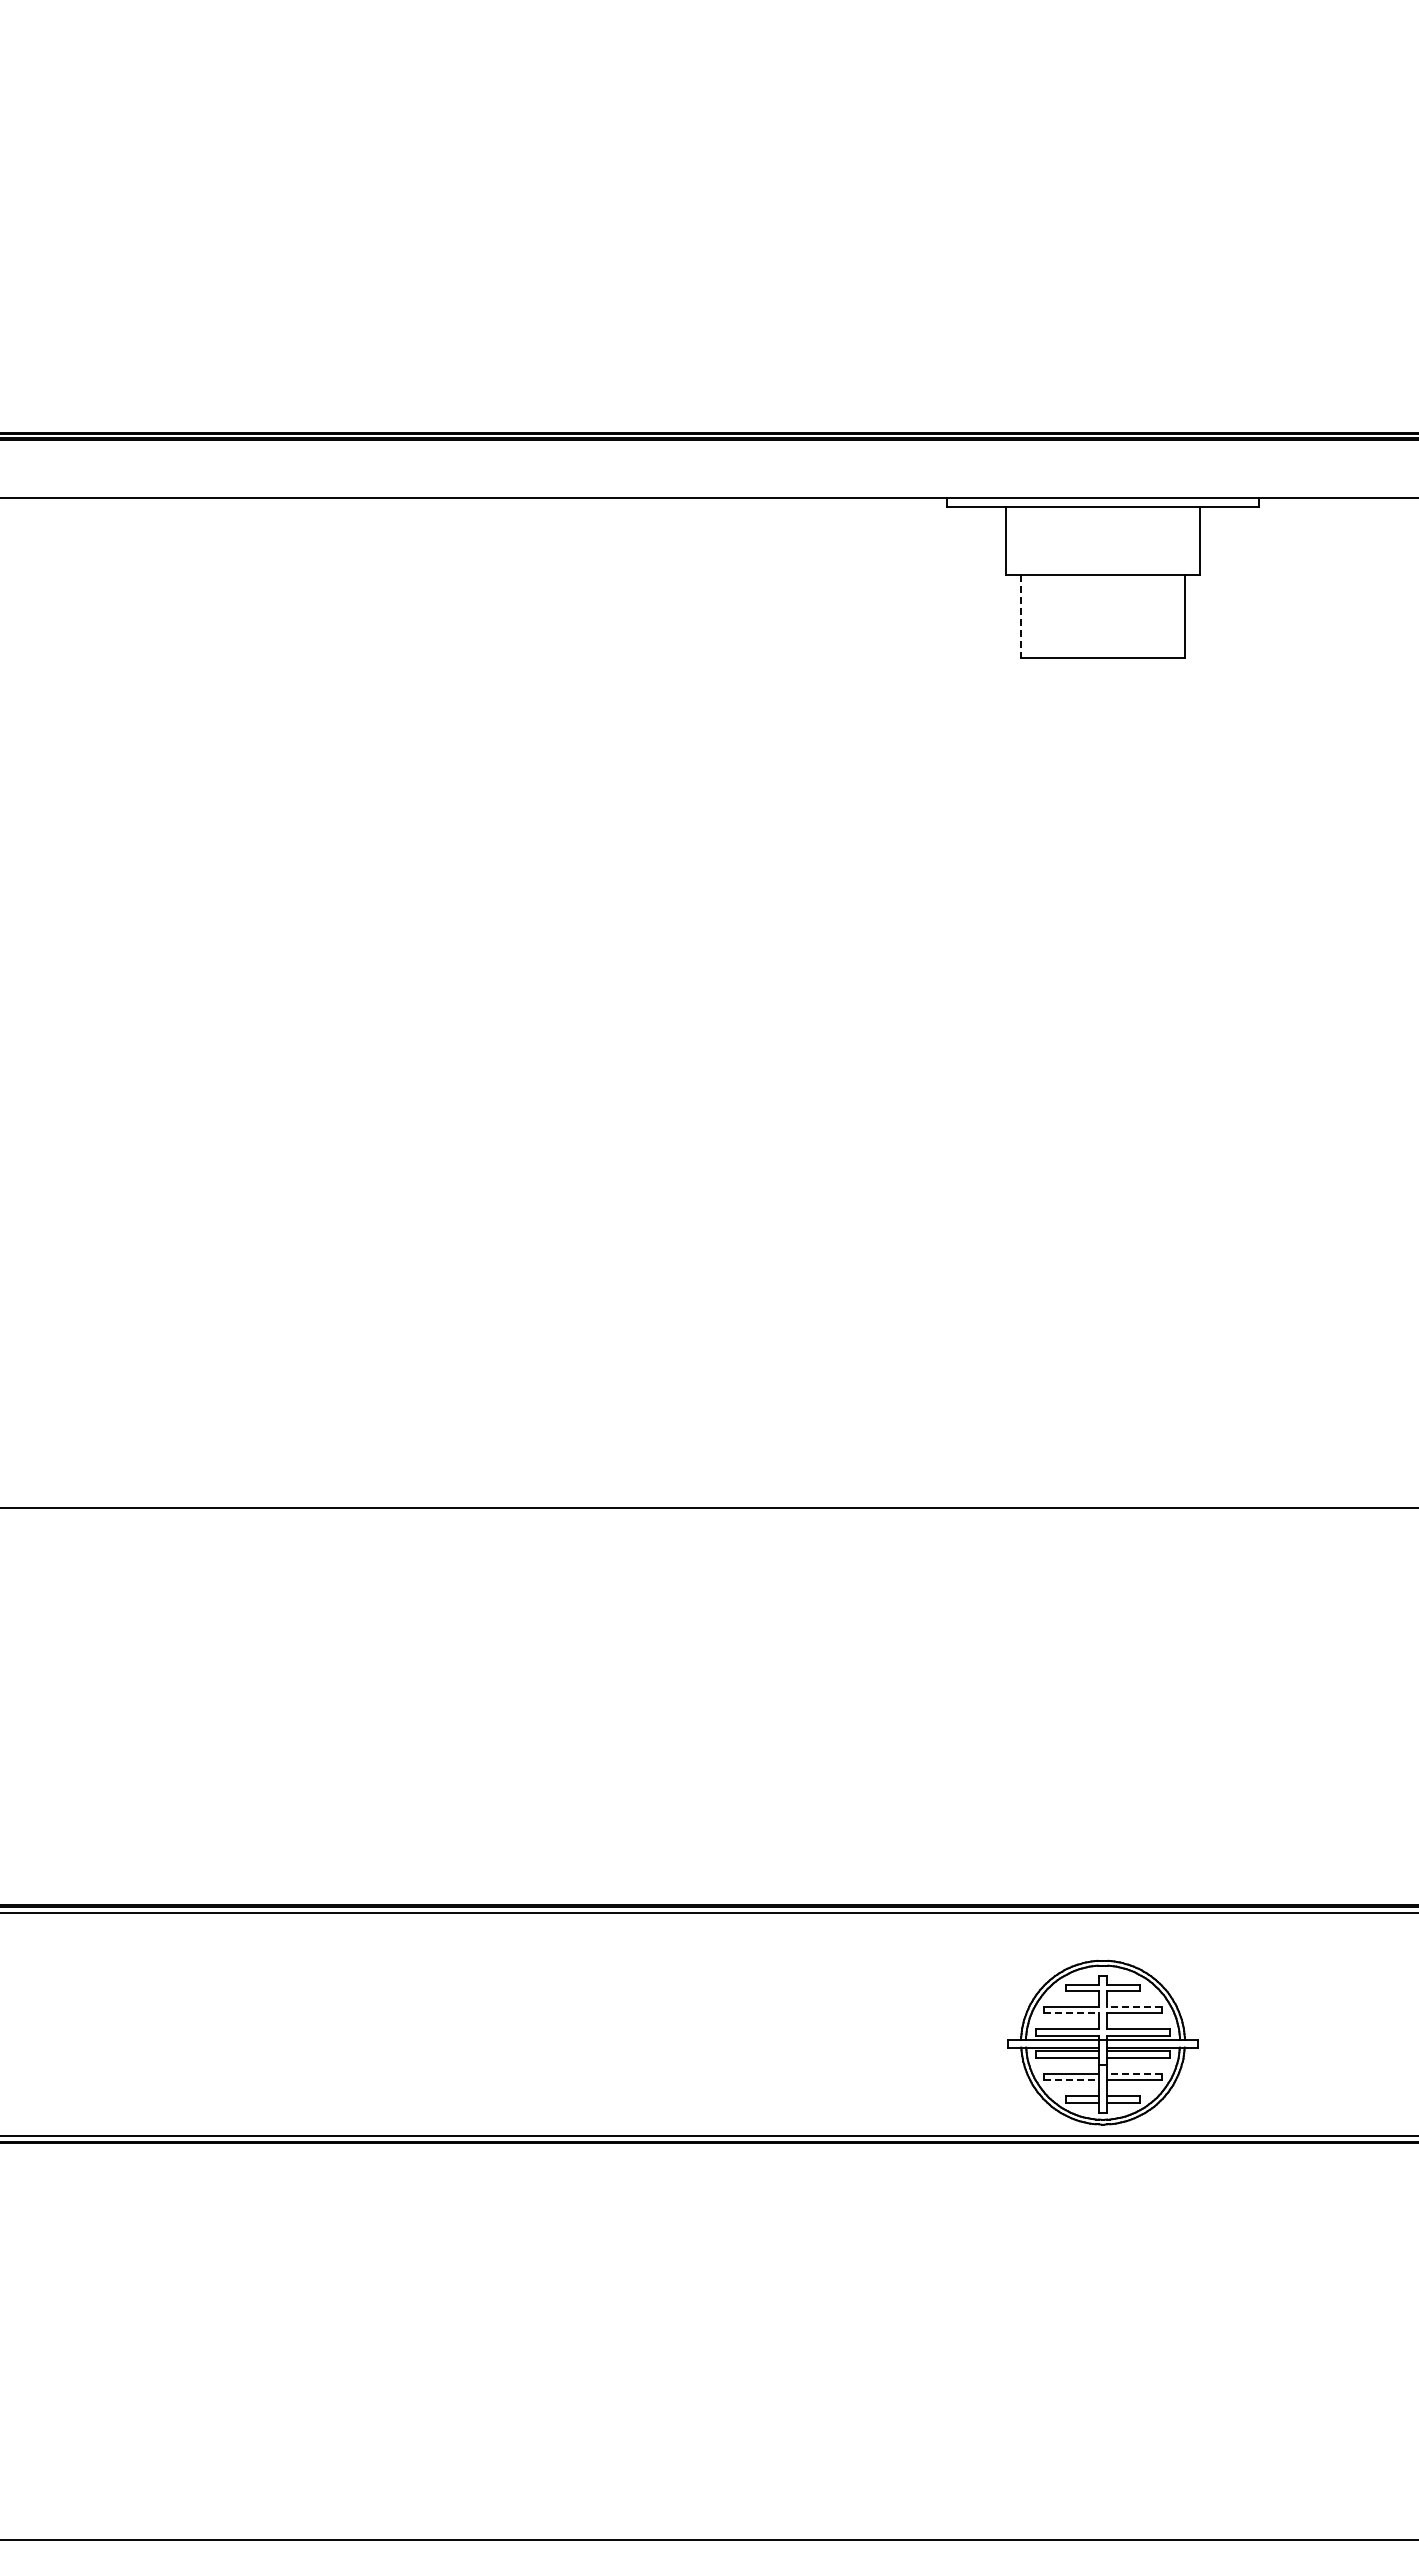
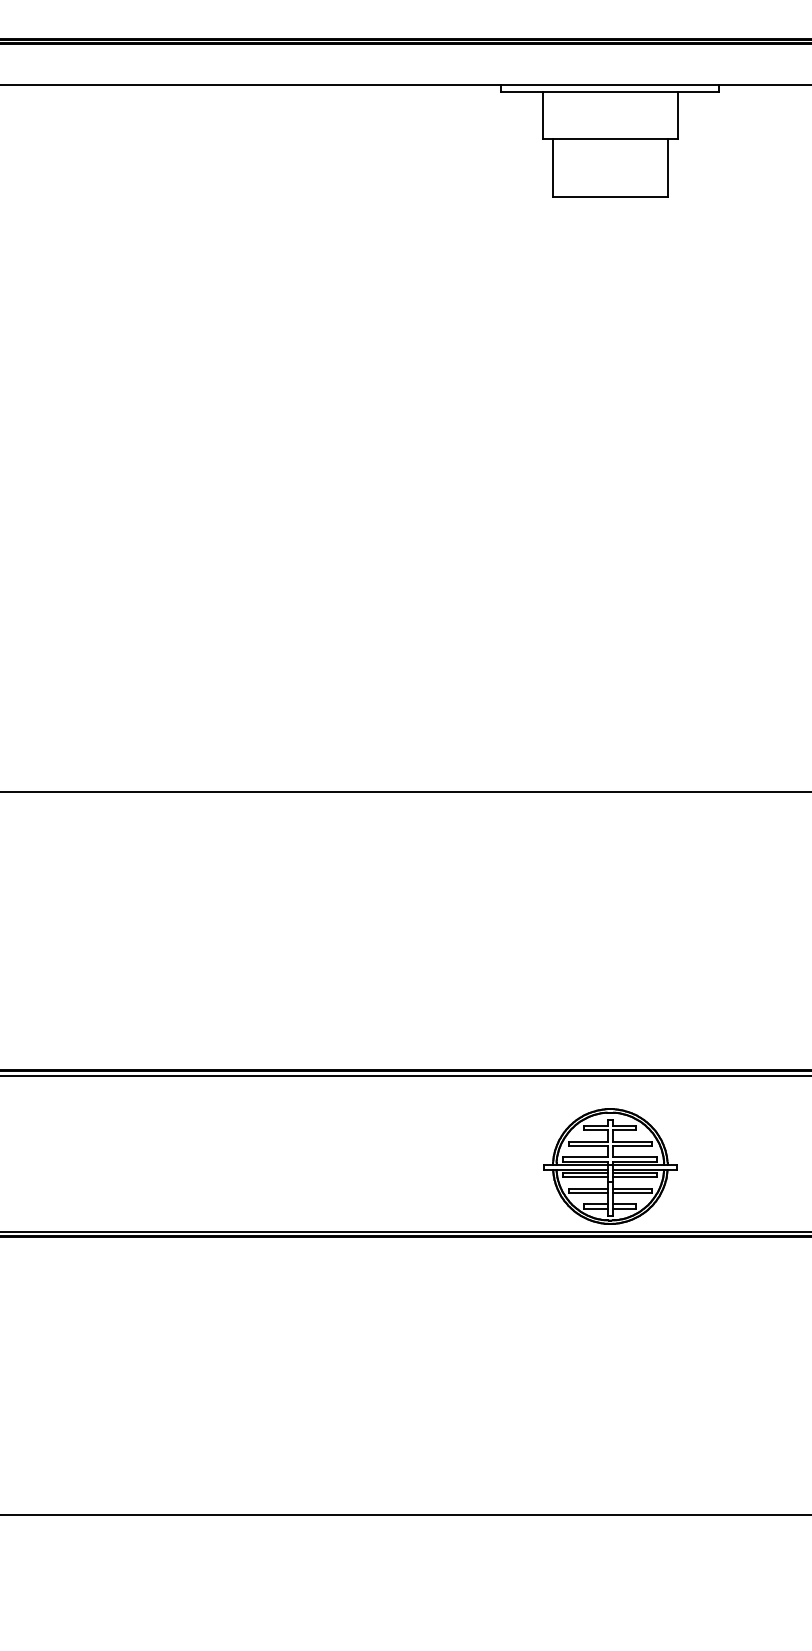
line: (1021, 616) -> (553, 168), dashed -> solid
line: (1133, 2006) -> (631, 1141), dashed -> solid
line: (1072, 2013) -> (588, 1146), dashed -> solid
line: (1134, 2074) -> (632, 1188), dashed -> solid
line: (1071, 2080) -> (588, 1193), dashed -> solid

